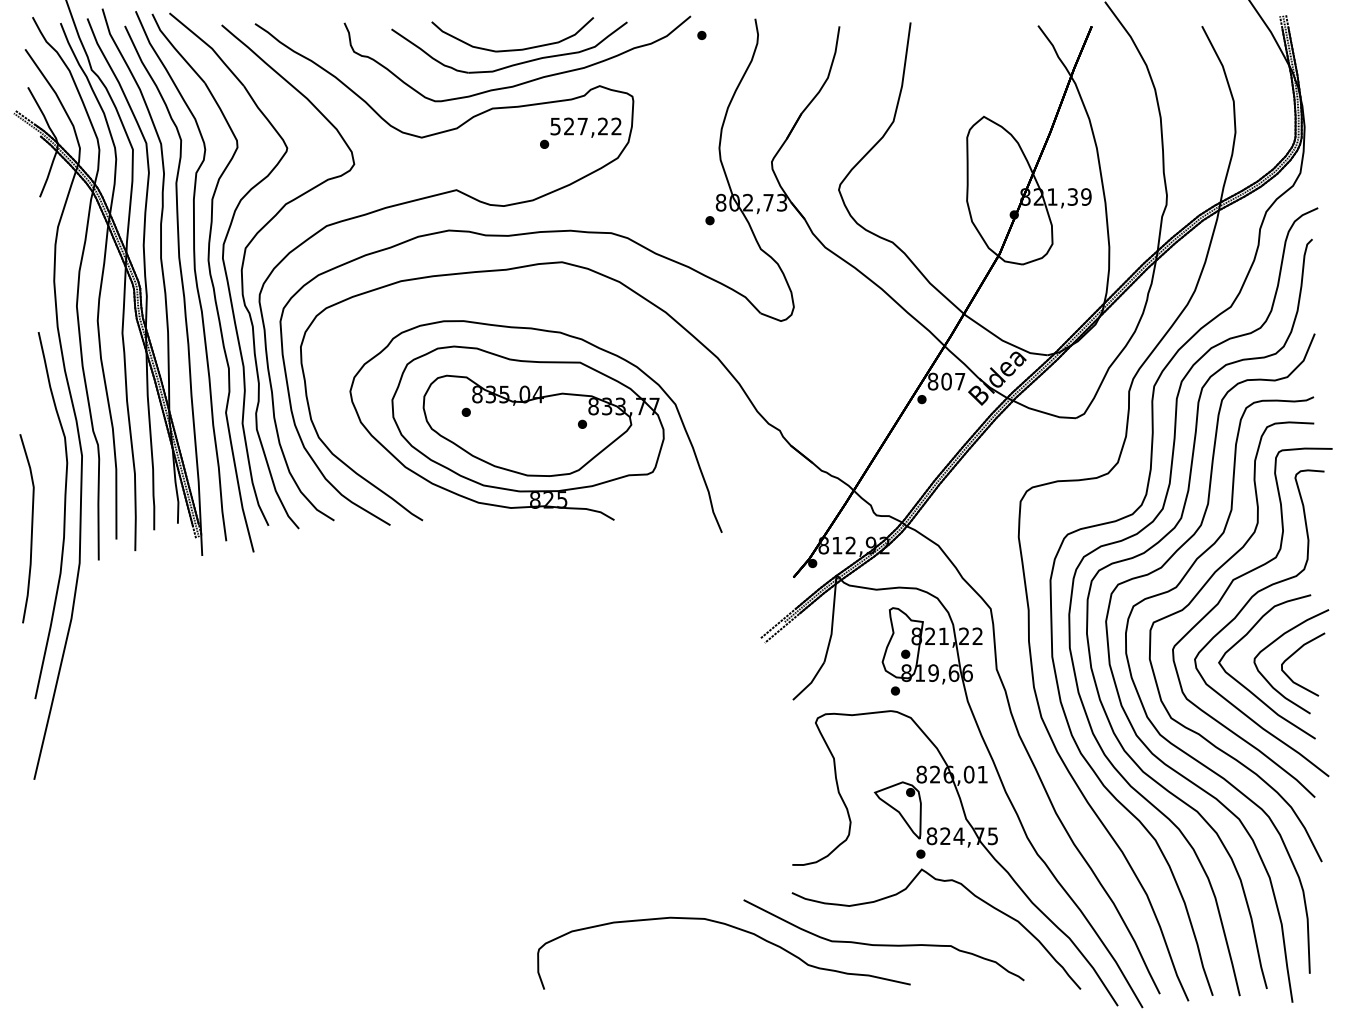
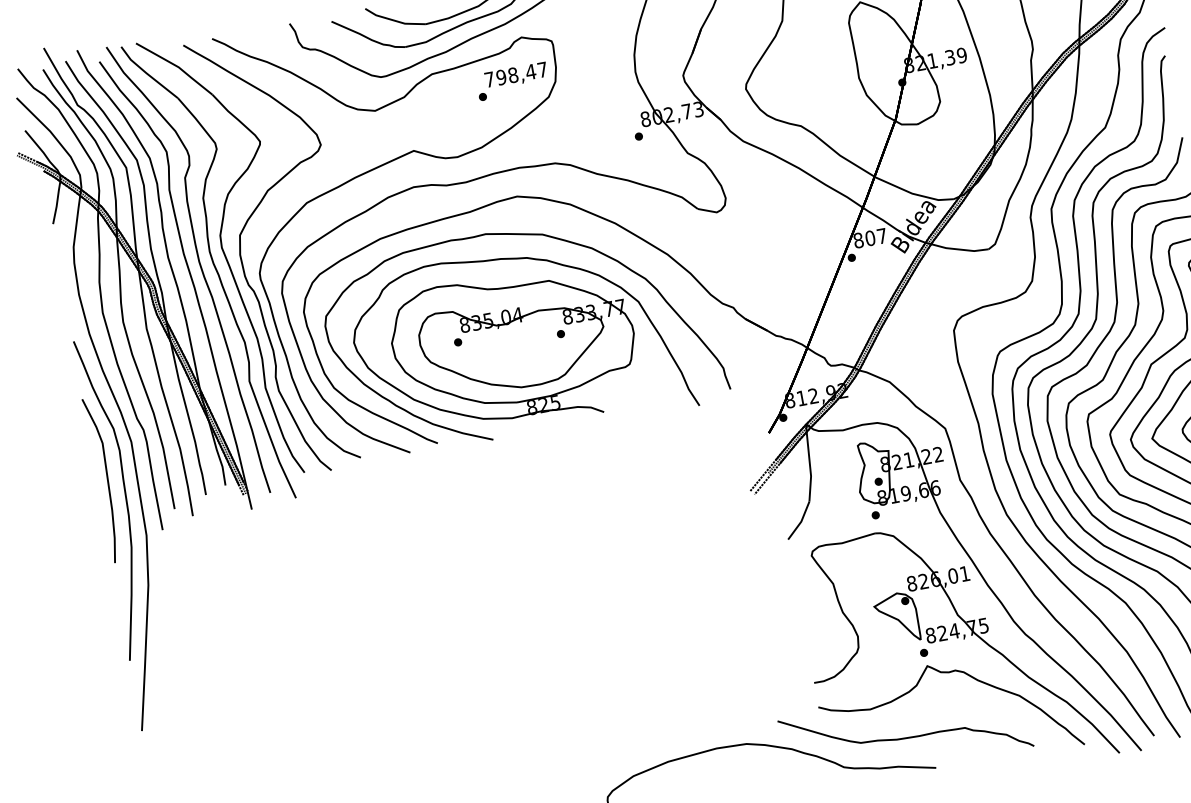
text: (585, 126) -> (515, 74), 527,22 -> 798,47
curve: (559, 306) -> (522, 235), added
part: (26, 528) -> (102, 480), moved

